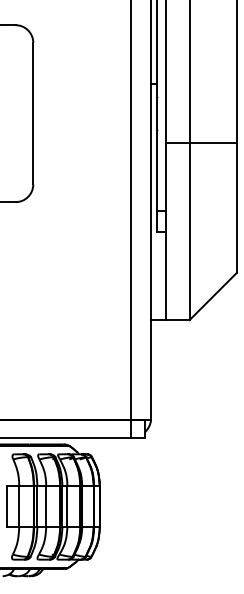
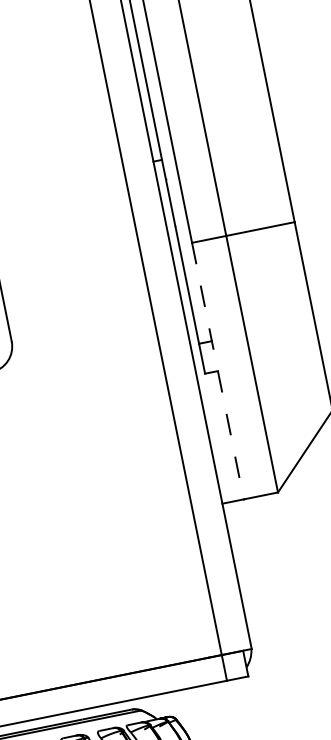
line: (166, 232) -> (218, 372), solid -> dashed

